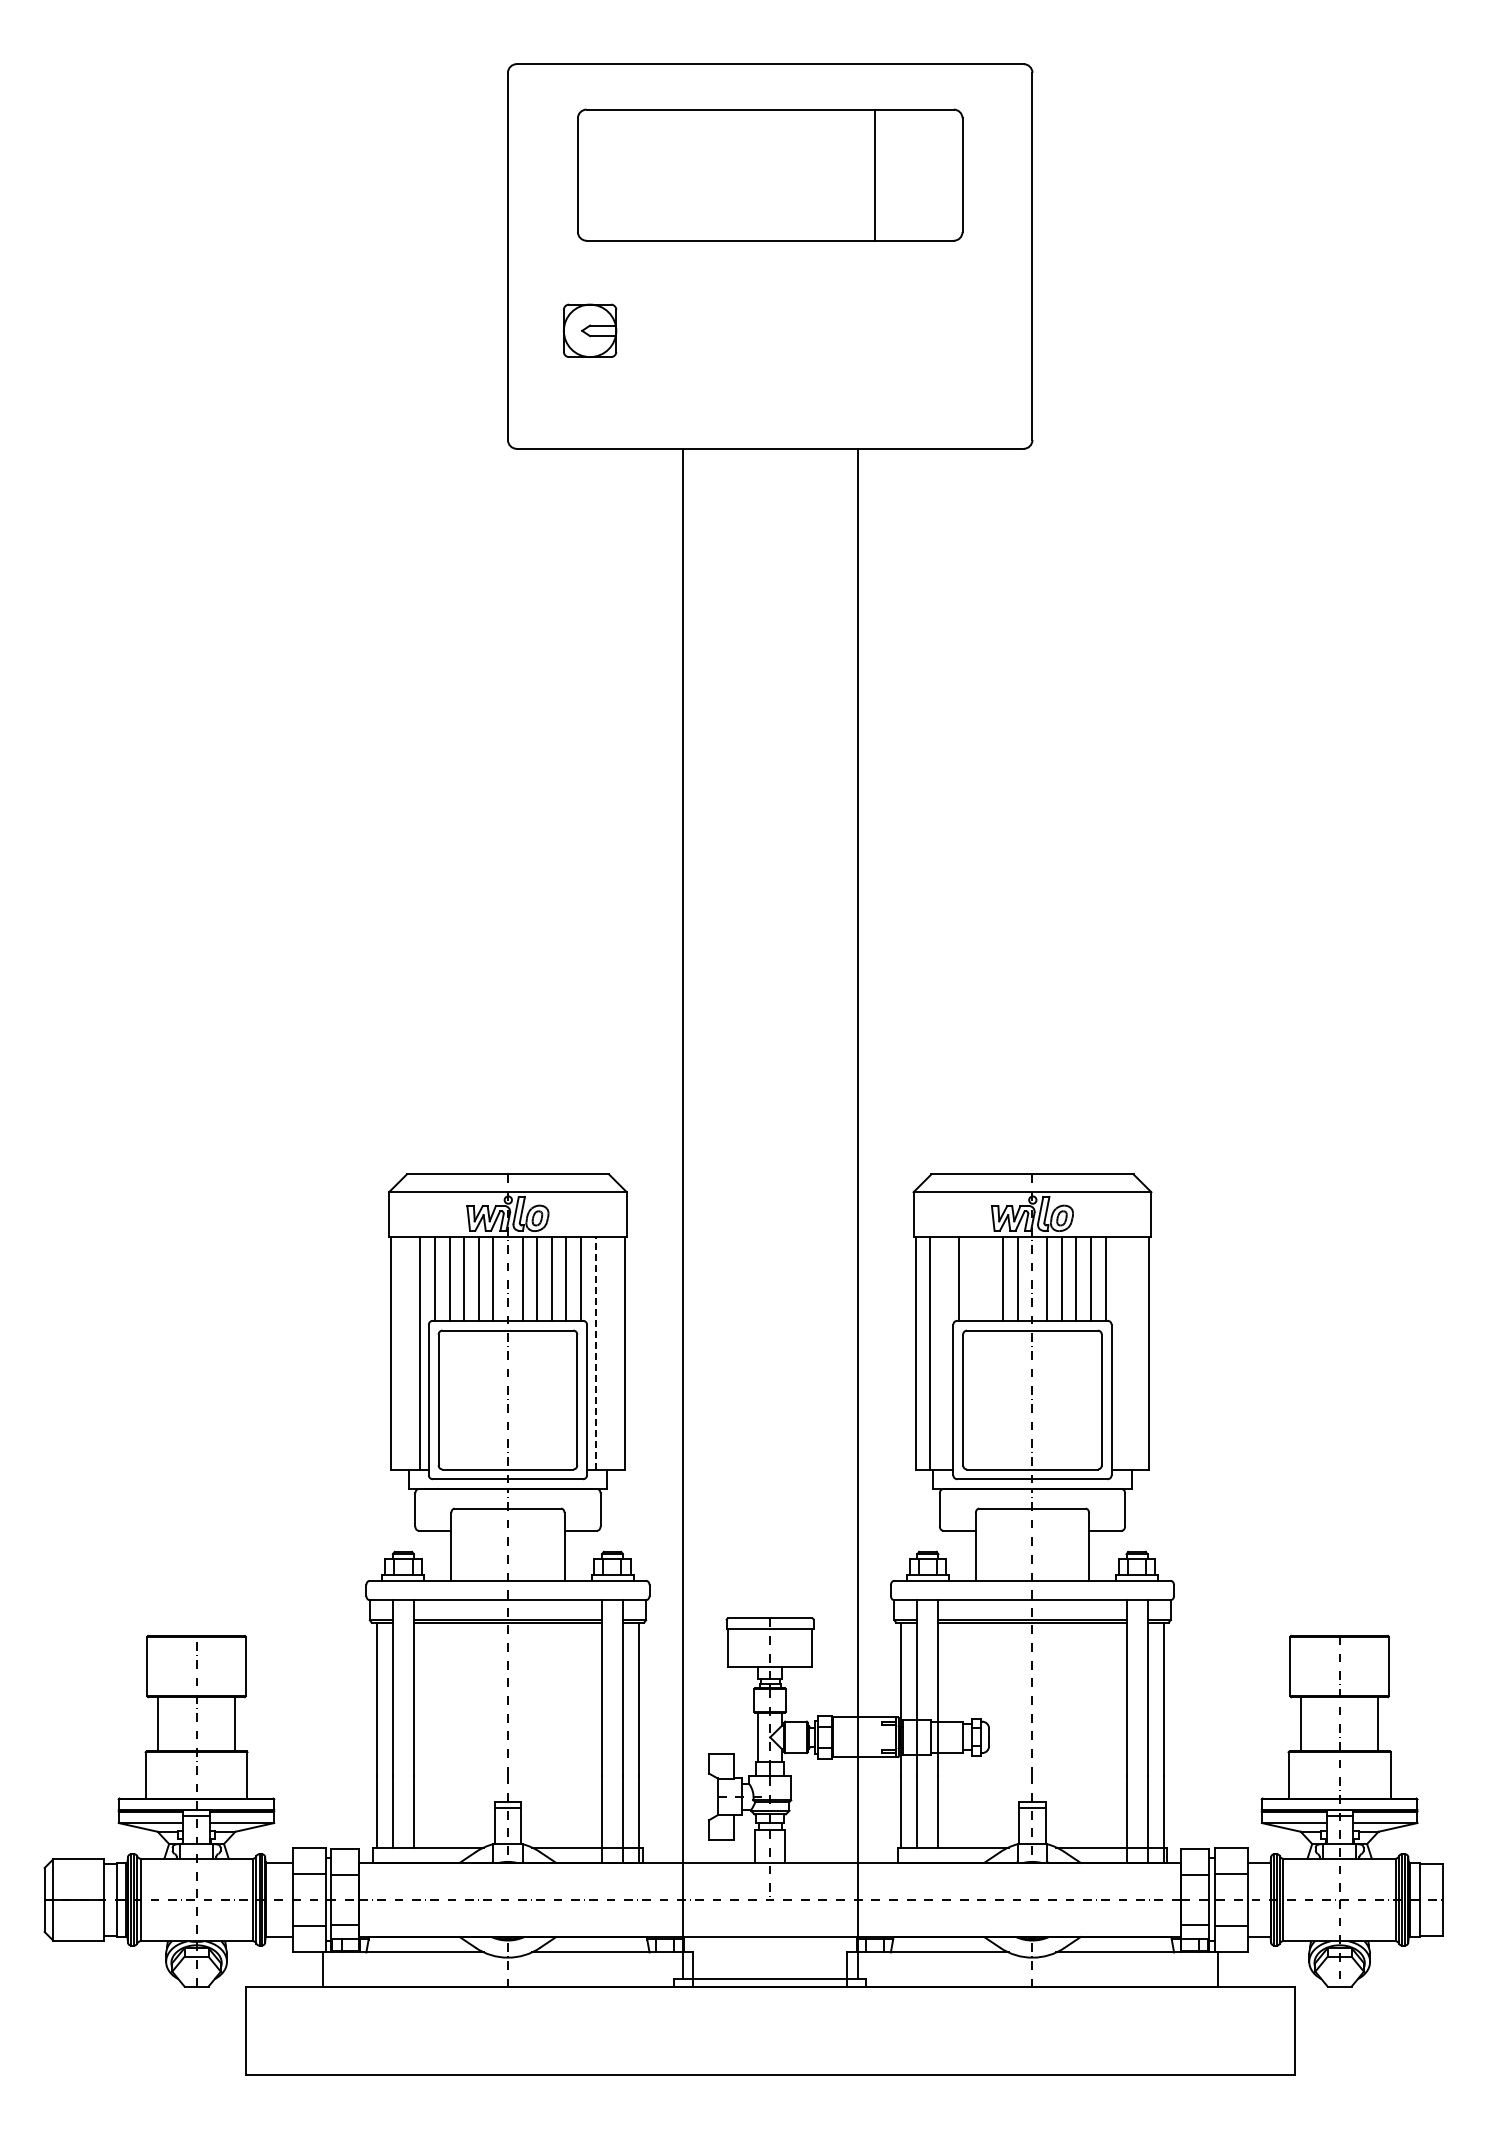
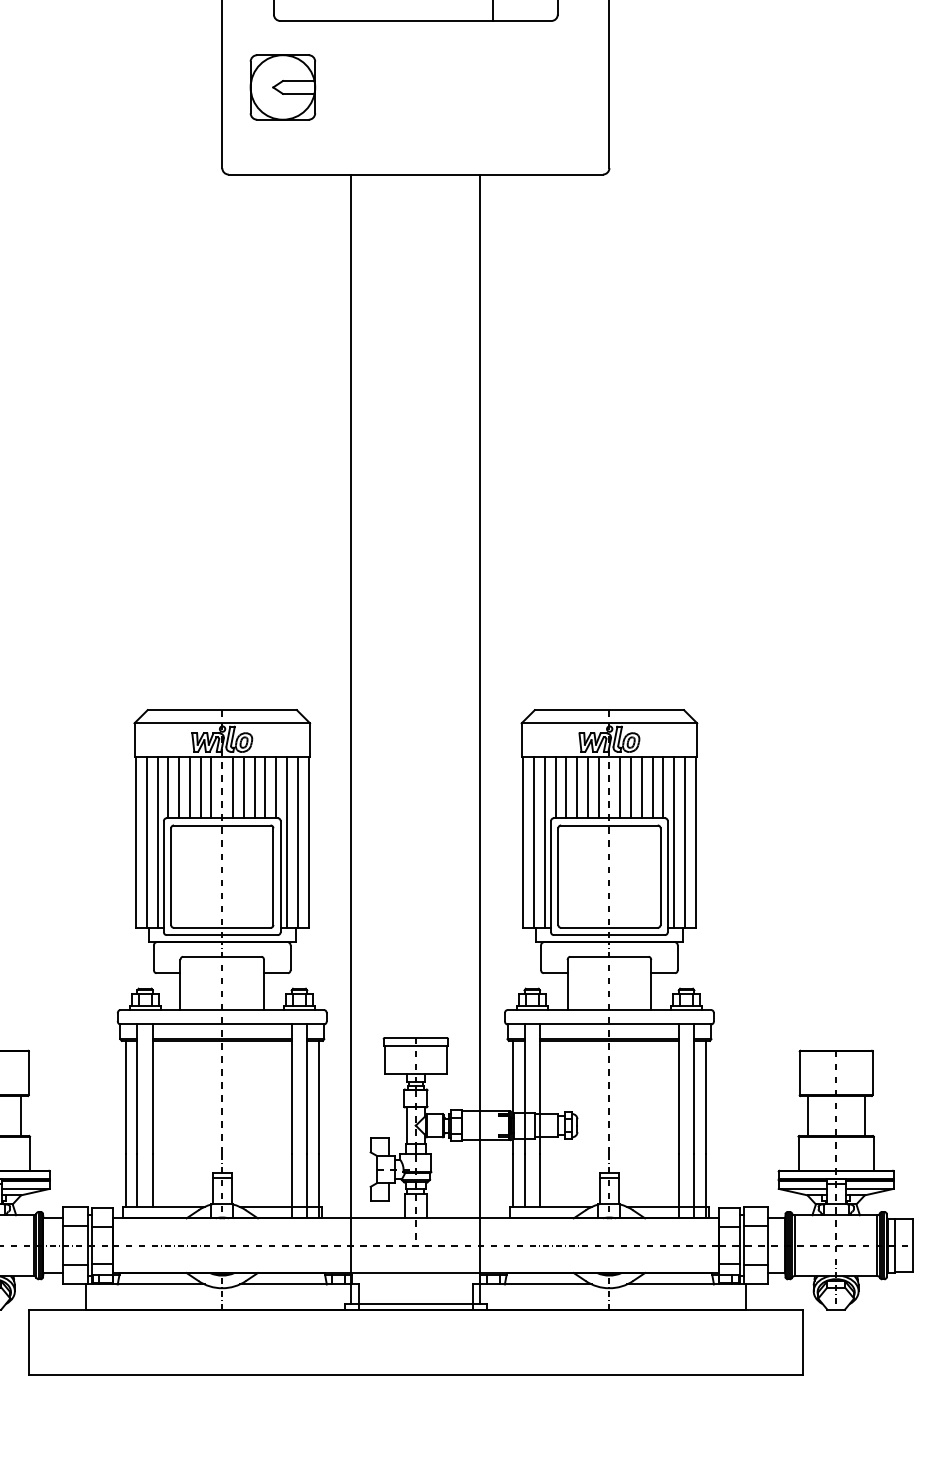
part: (589, 330) -> (282, 87), size x1.67
line: (974, 1278) -> (566, 786), added
line: (988, 1278) -> (576, 786), added
line: (595, 1352) -> (286, 841), dashed -> solid
line: (405, 1353) -> (146, 842), added
line: (610, 1353) -> (297, 842), added
line: (944, 1353) -> (544, 842), added
line: (1120, 1353) -> (674, 842), added
line: (1134, 1353) -> (684, 842), added

